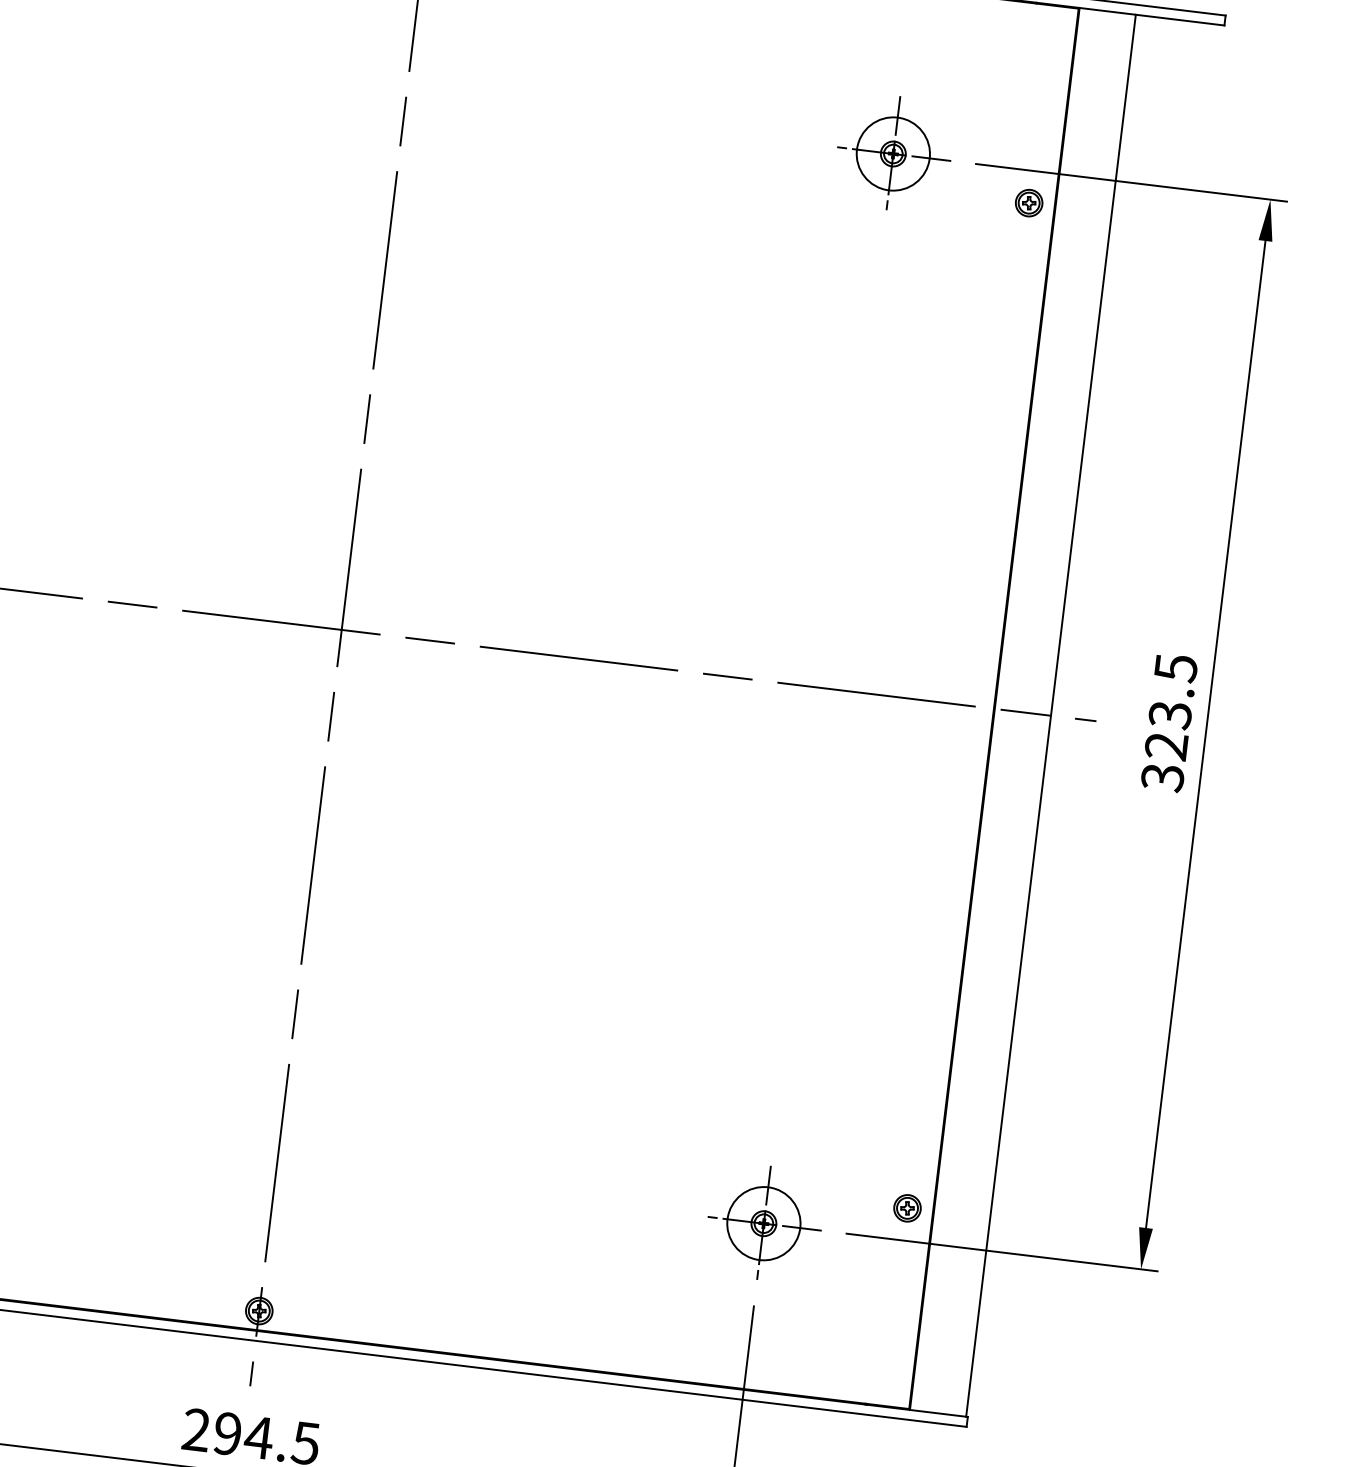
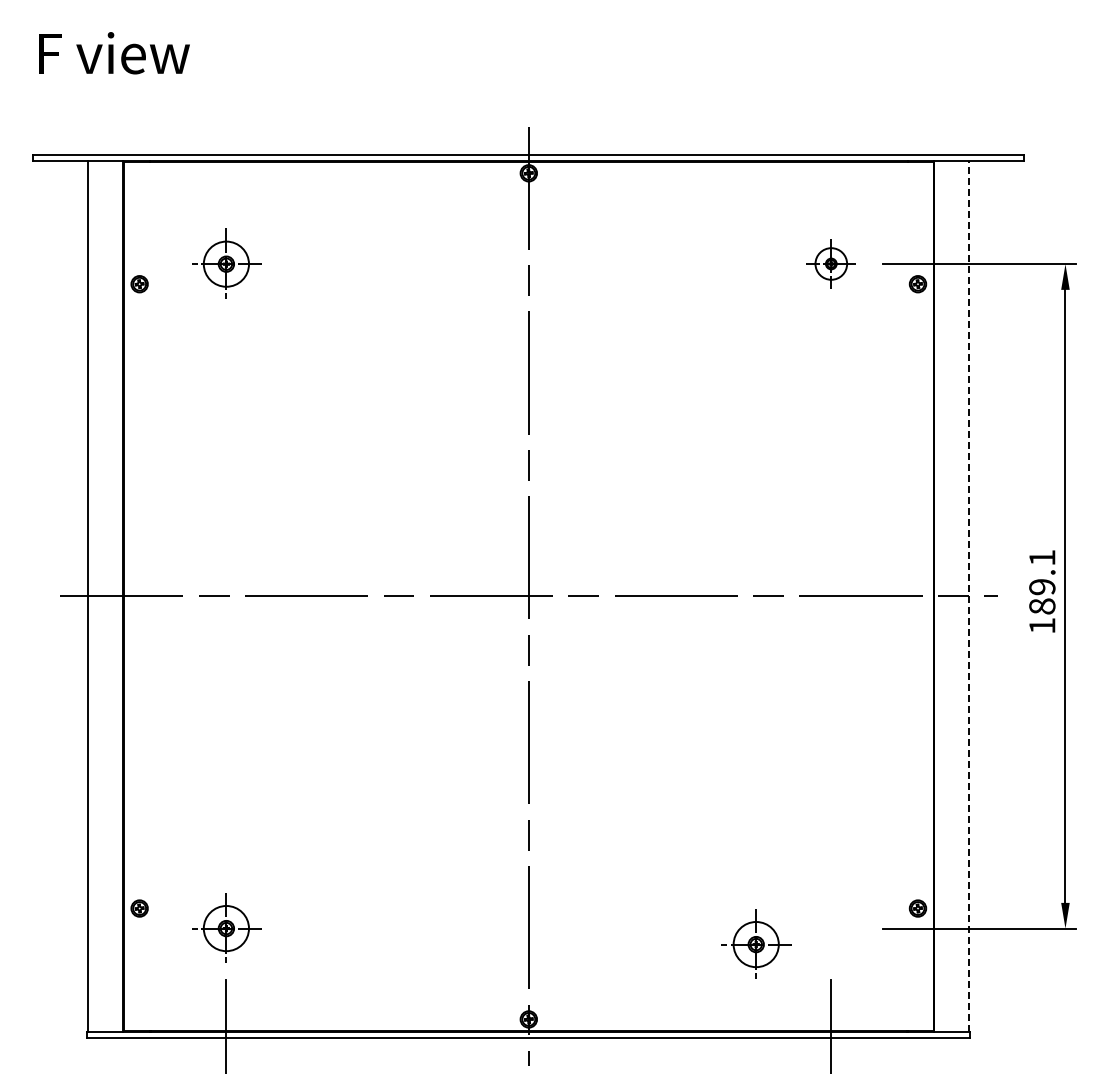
part: (893, 152) -> (831, 263), size x0.7
line: (1051, 714) -> (969, 595), solid -> dashed
text: (1169, 723) -> (1042, 592), 323.5 -> 189.1
part: (764, 1222) -> (756, 943), moved

